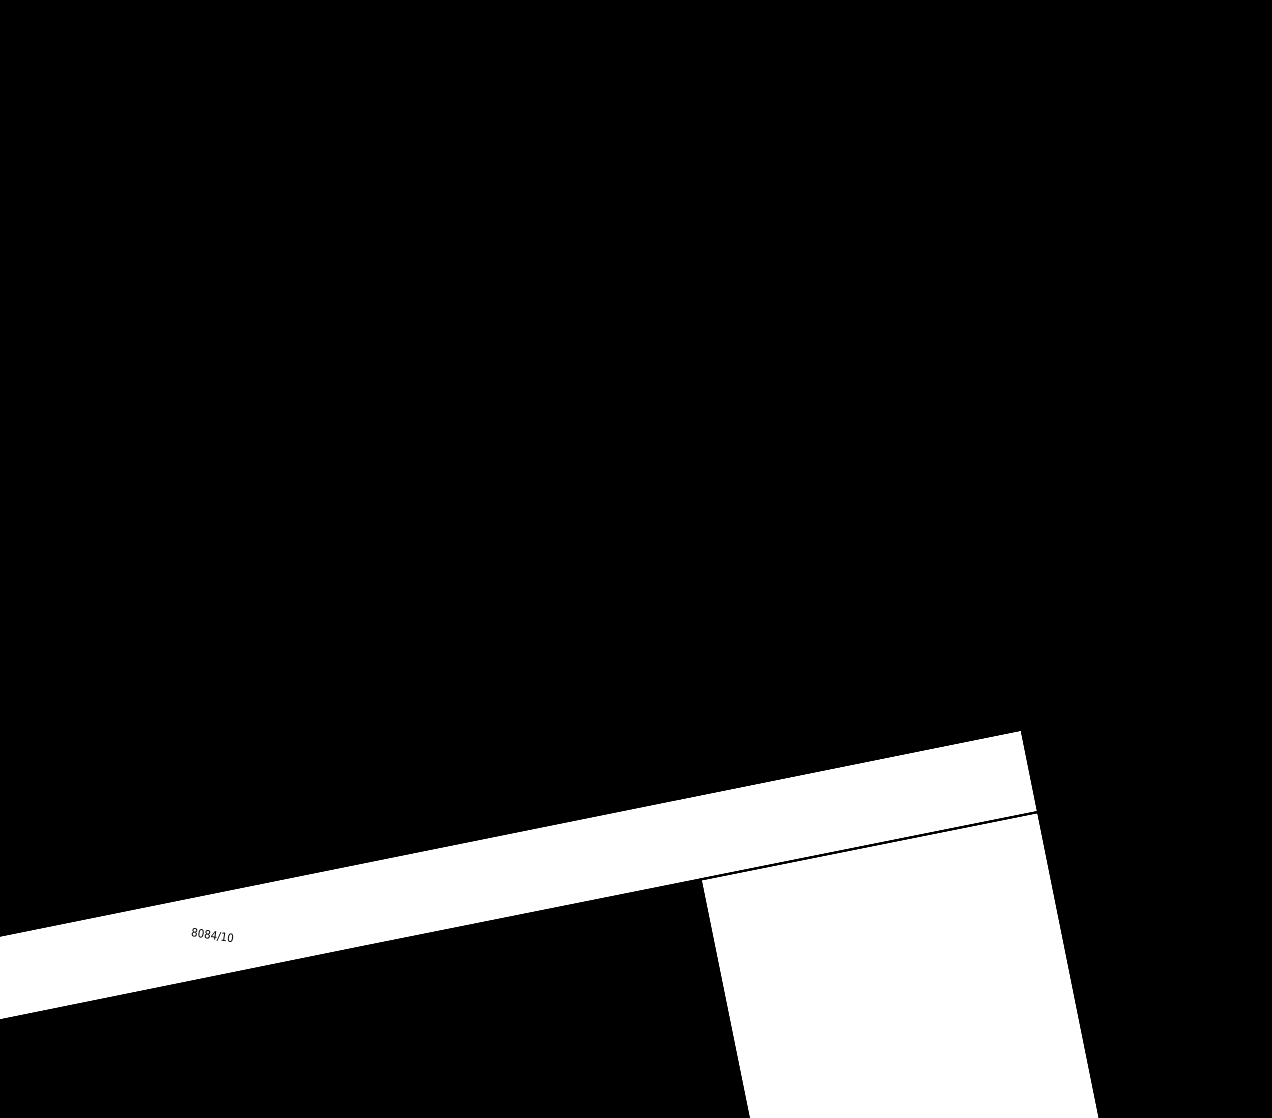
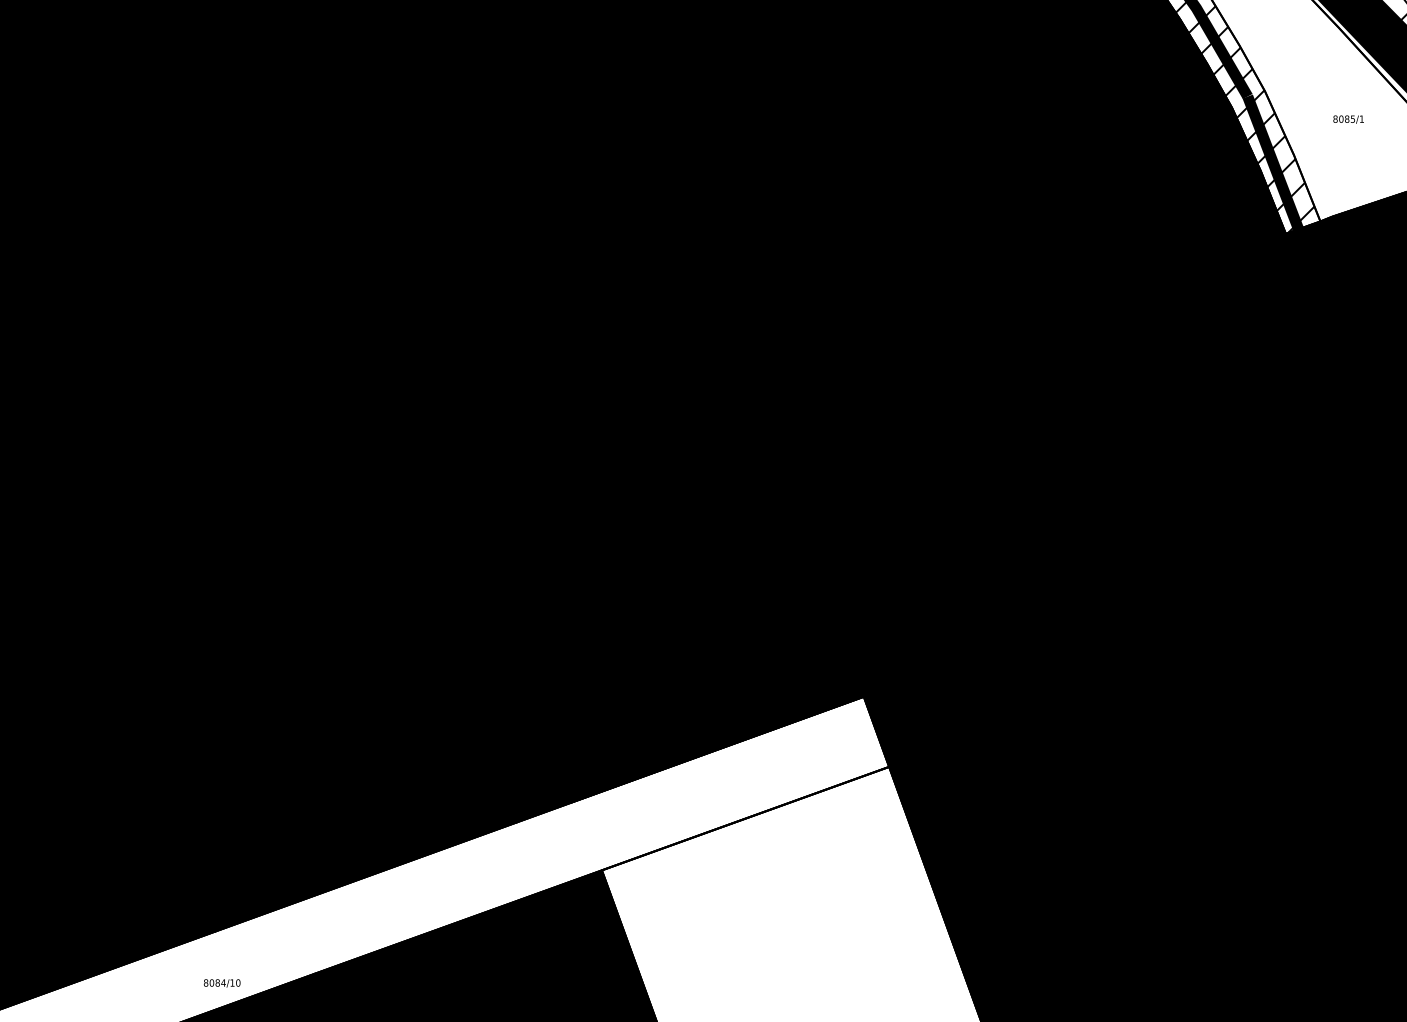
text: (211, 935) -> (221, 983), moved

